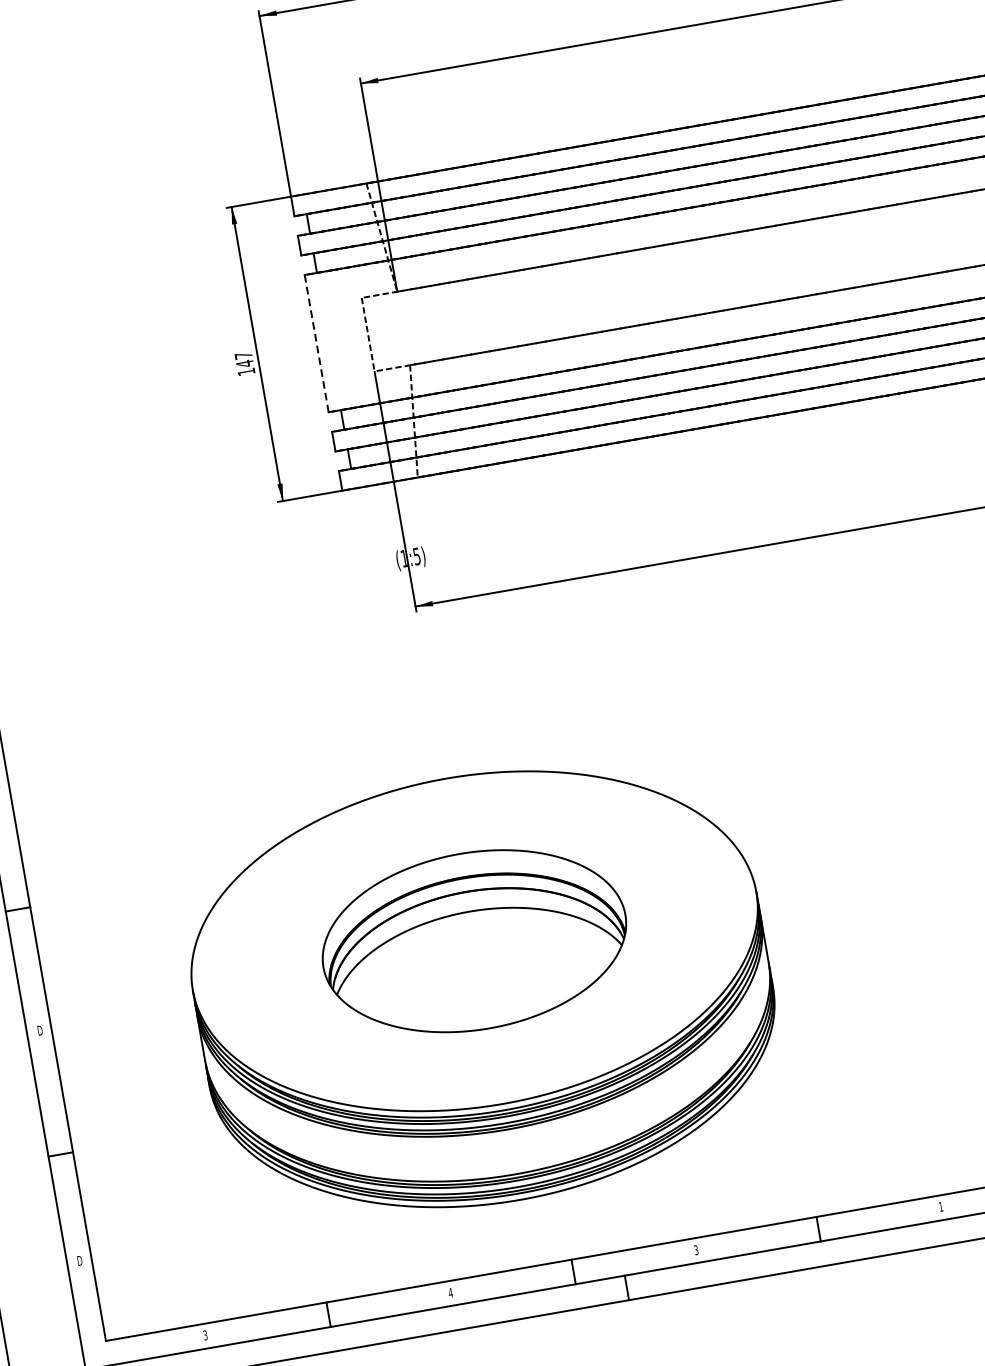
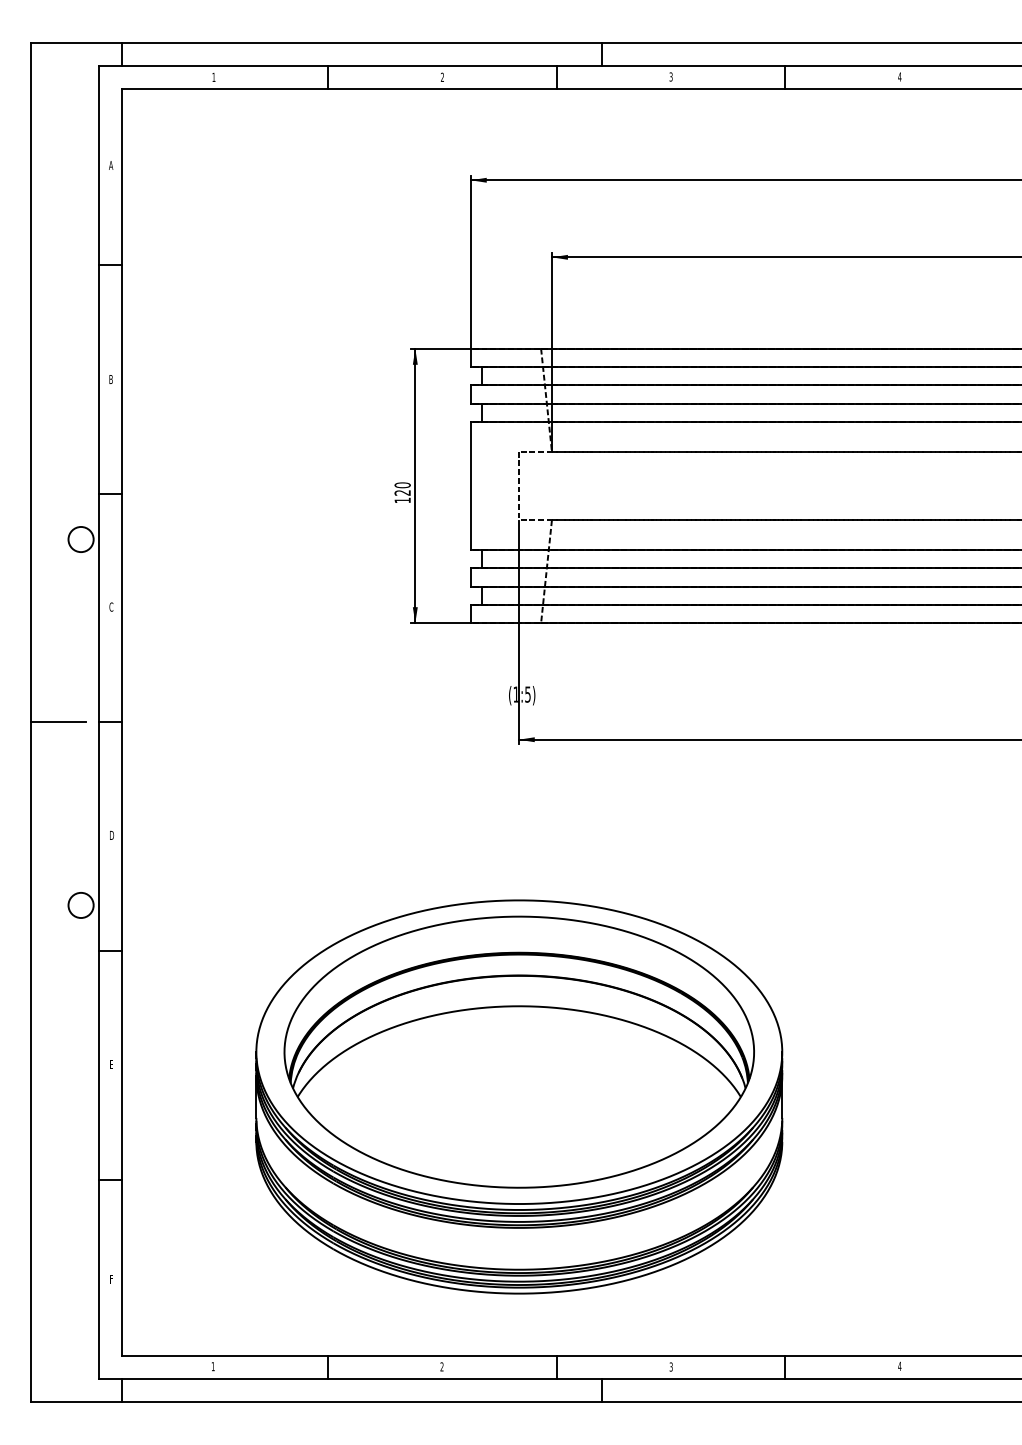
line: (316, 344) -> (470, 486), dashed -> solid
text: (244, 360) -> (402, 489), 147 -> 120
part: (473, 940) -> (518, 1051), size x1.67
text: (39, 1029) -> (111, 1063), D -> E
text: (940, 1205) -> (899, 1365), 1 -> 4
text: (79, 1260) -> (111, 1278), D -> F
text: (450, 1292) -> (441, 1366), 4 -> 2
text: (204, 1335) -> (212, 1366), 3 -> 1

